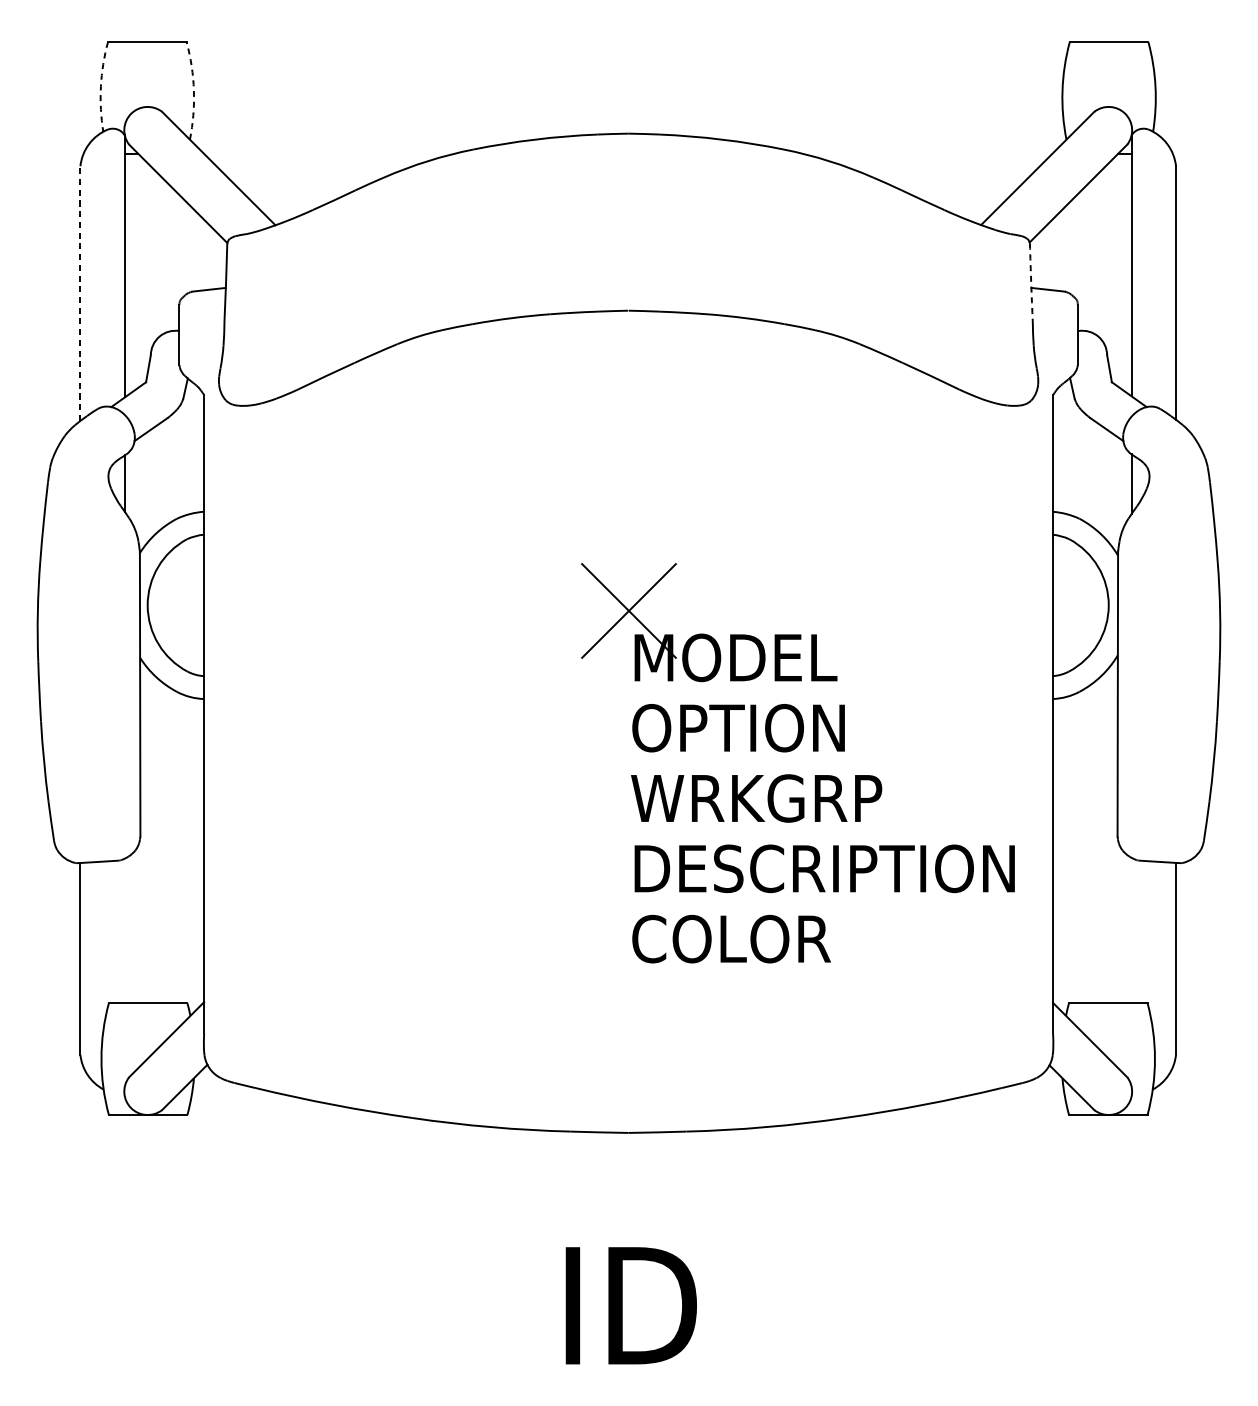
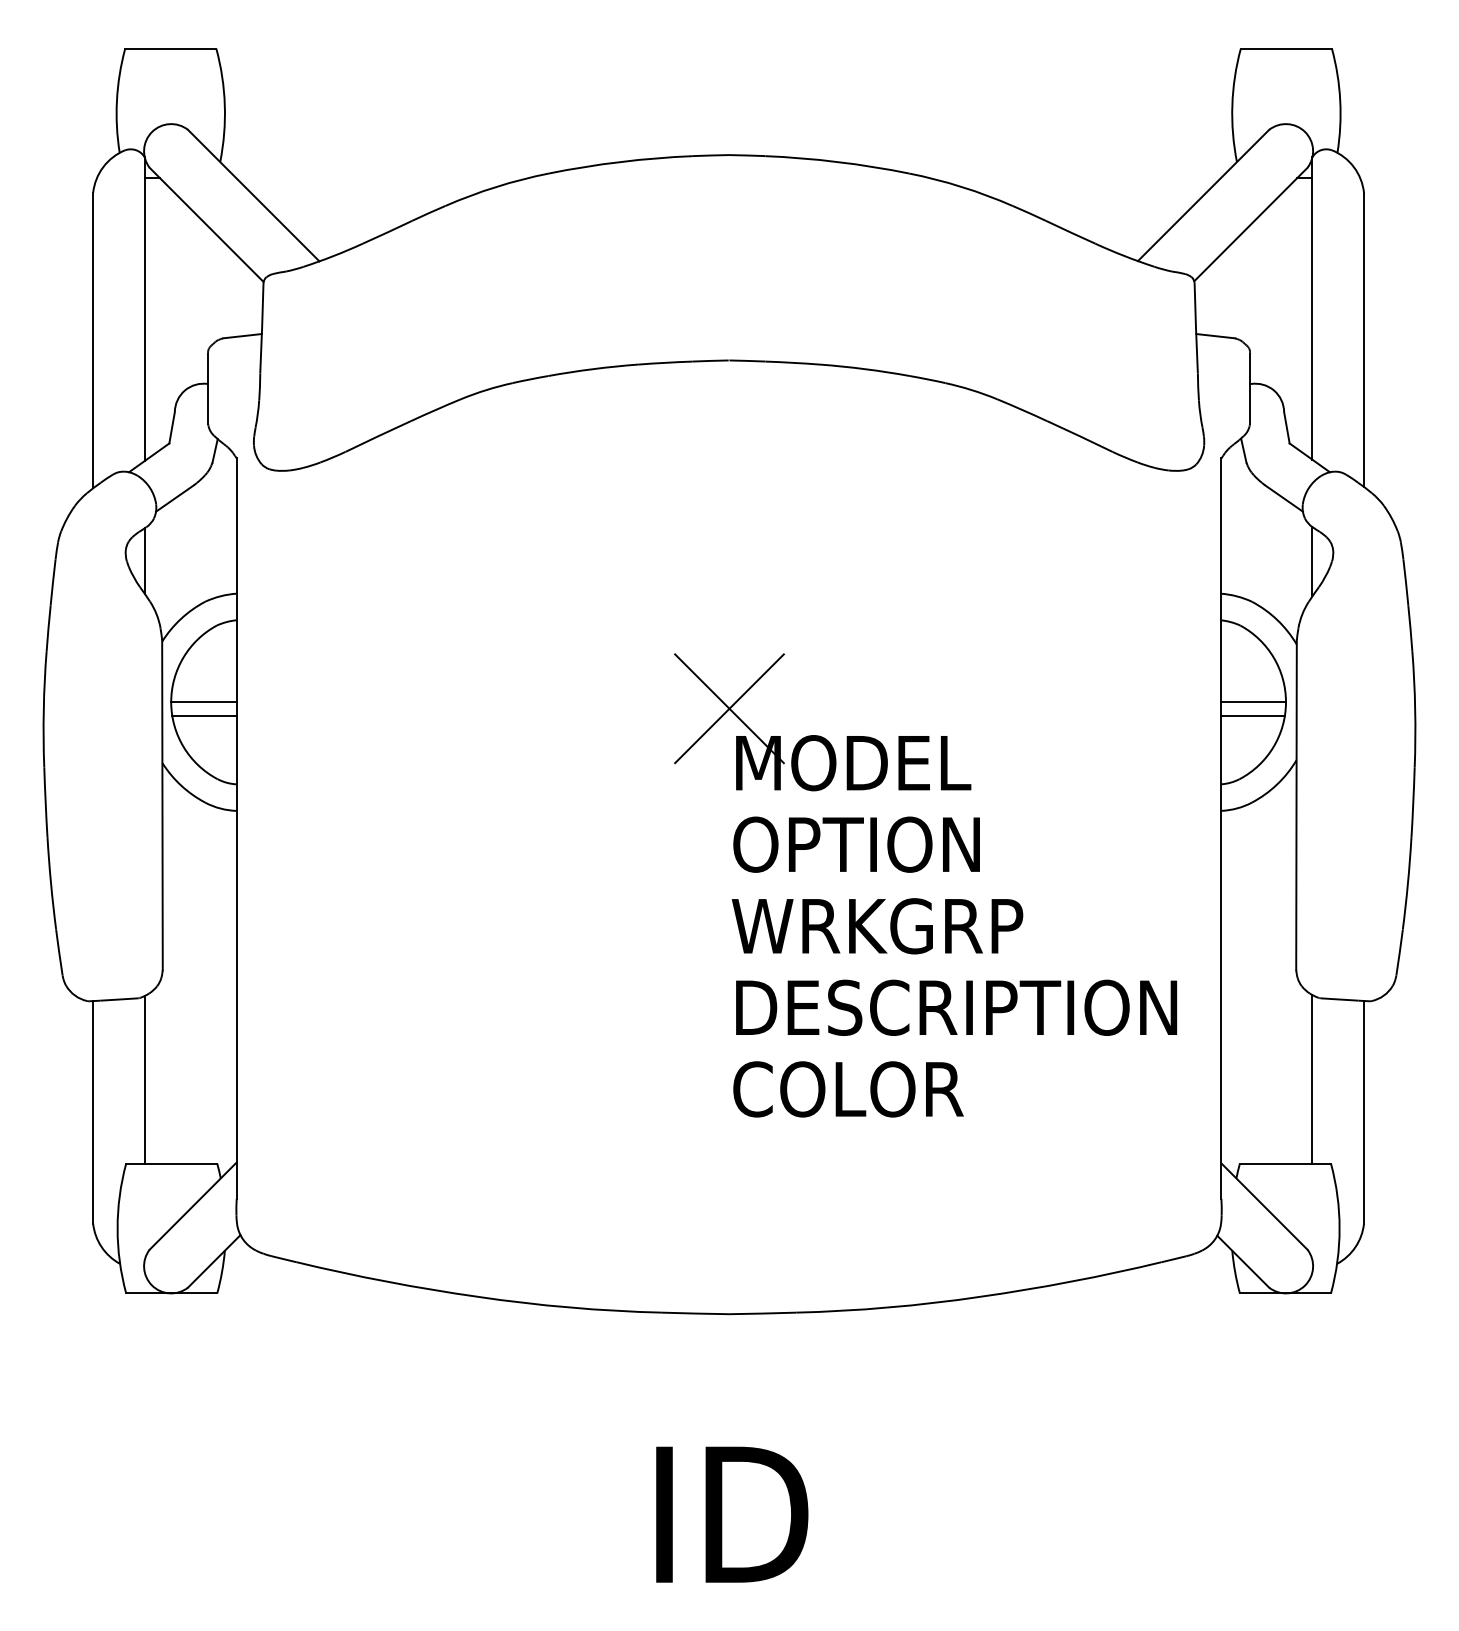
arc: (100, 86) -> (116, 100), dashed -> solid
arc: (193, 90) -> (224, 105), dashed -> solid
arc: (1031, 283) -> (1196, 328), dashed -> solid
line: (80, 293) -> (93, 340), dashed -> solid
line: (175, 604) -> (203, 701), added
line: (1080, 604) -> (1253, 701), added
line: (176, 616) -> (204, 715), added
line: (1079, 616) -> (1252, 715), added
line: (124, 930) -> (144, 1079), added
line: (1131, 930) -> (1312, 1079), added

